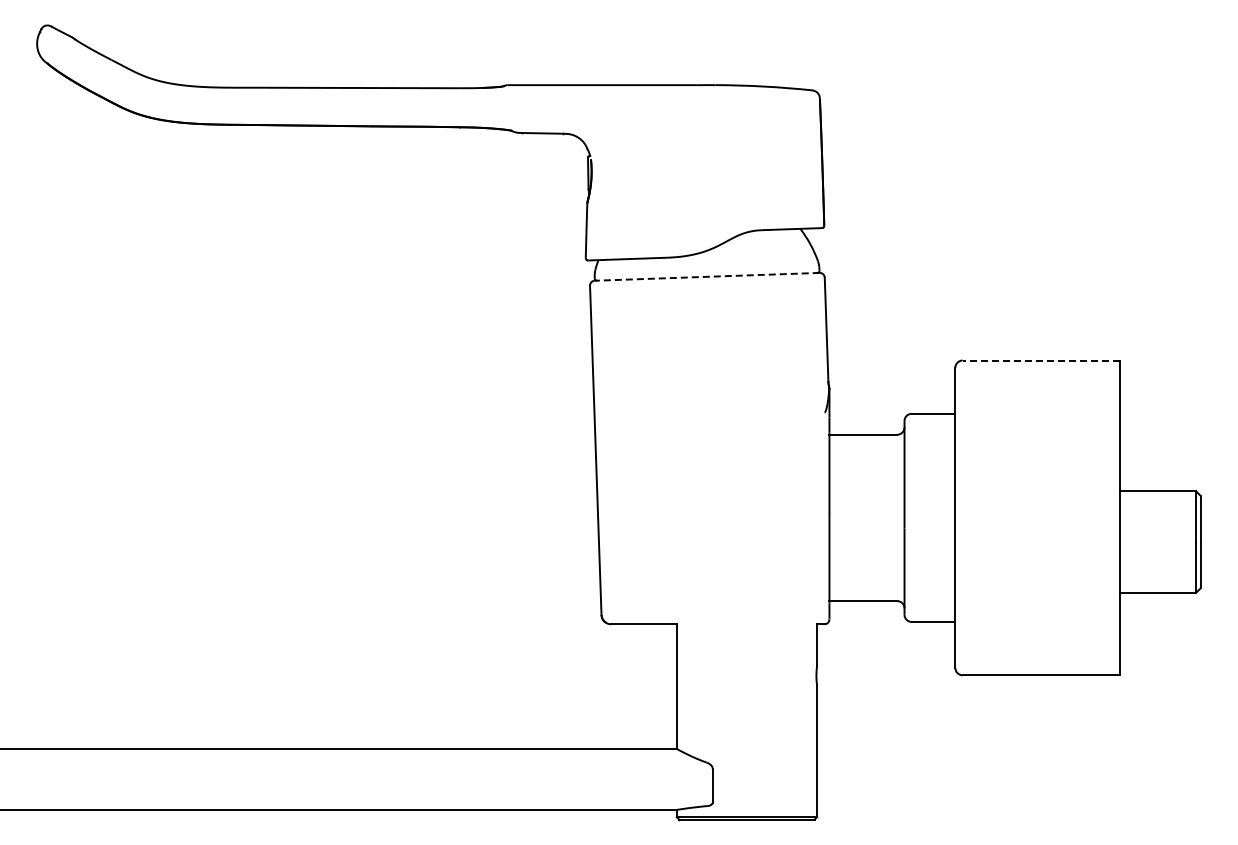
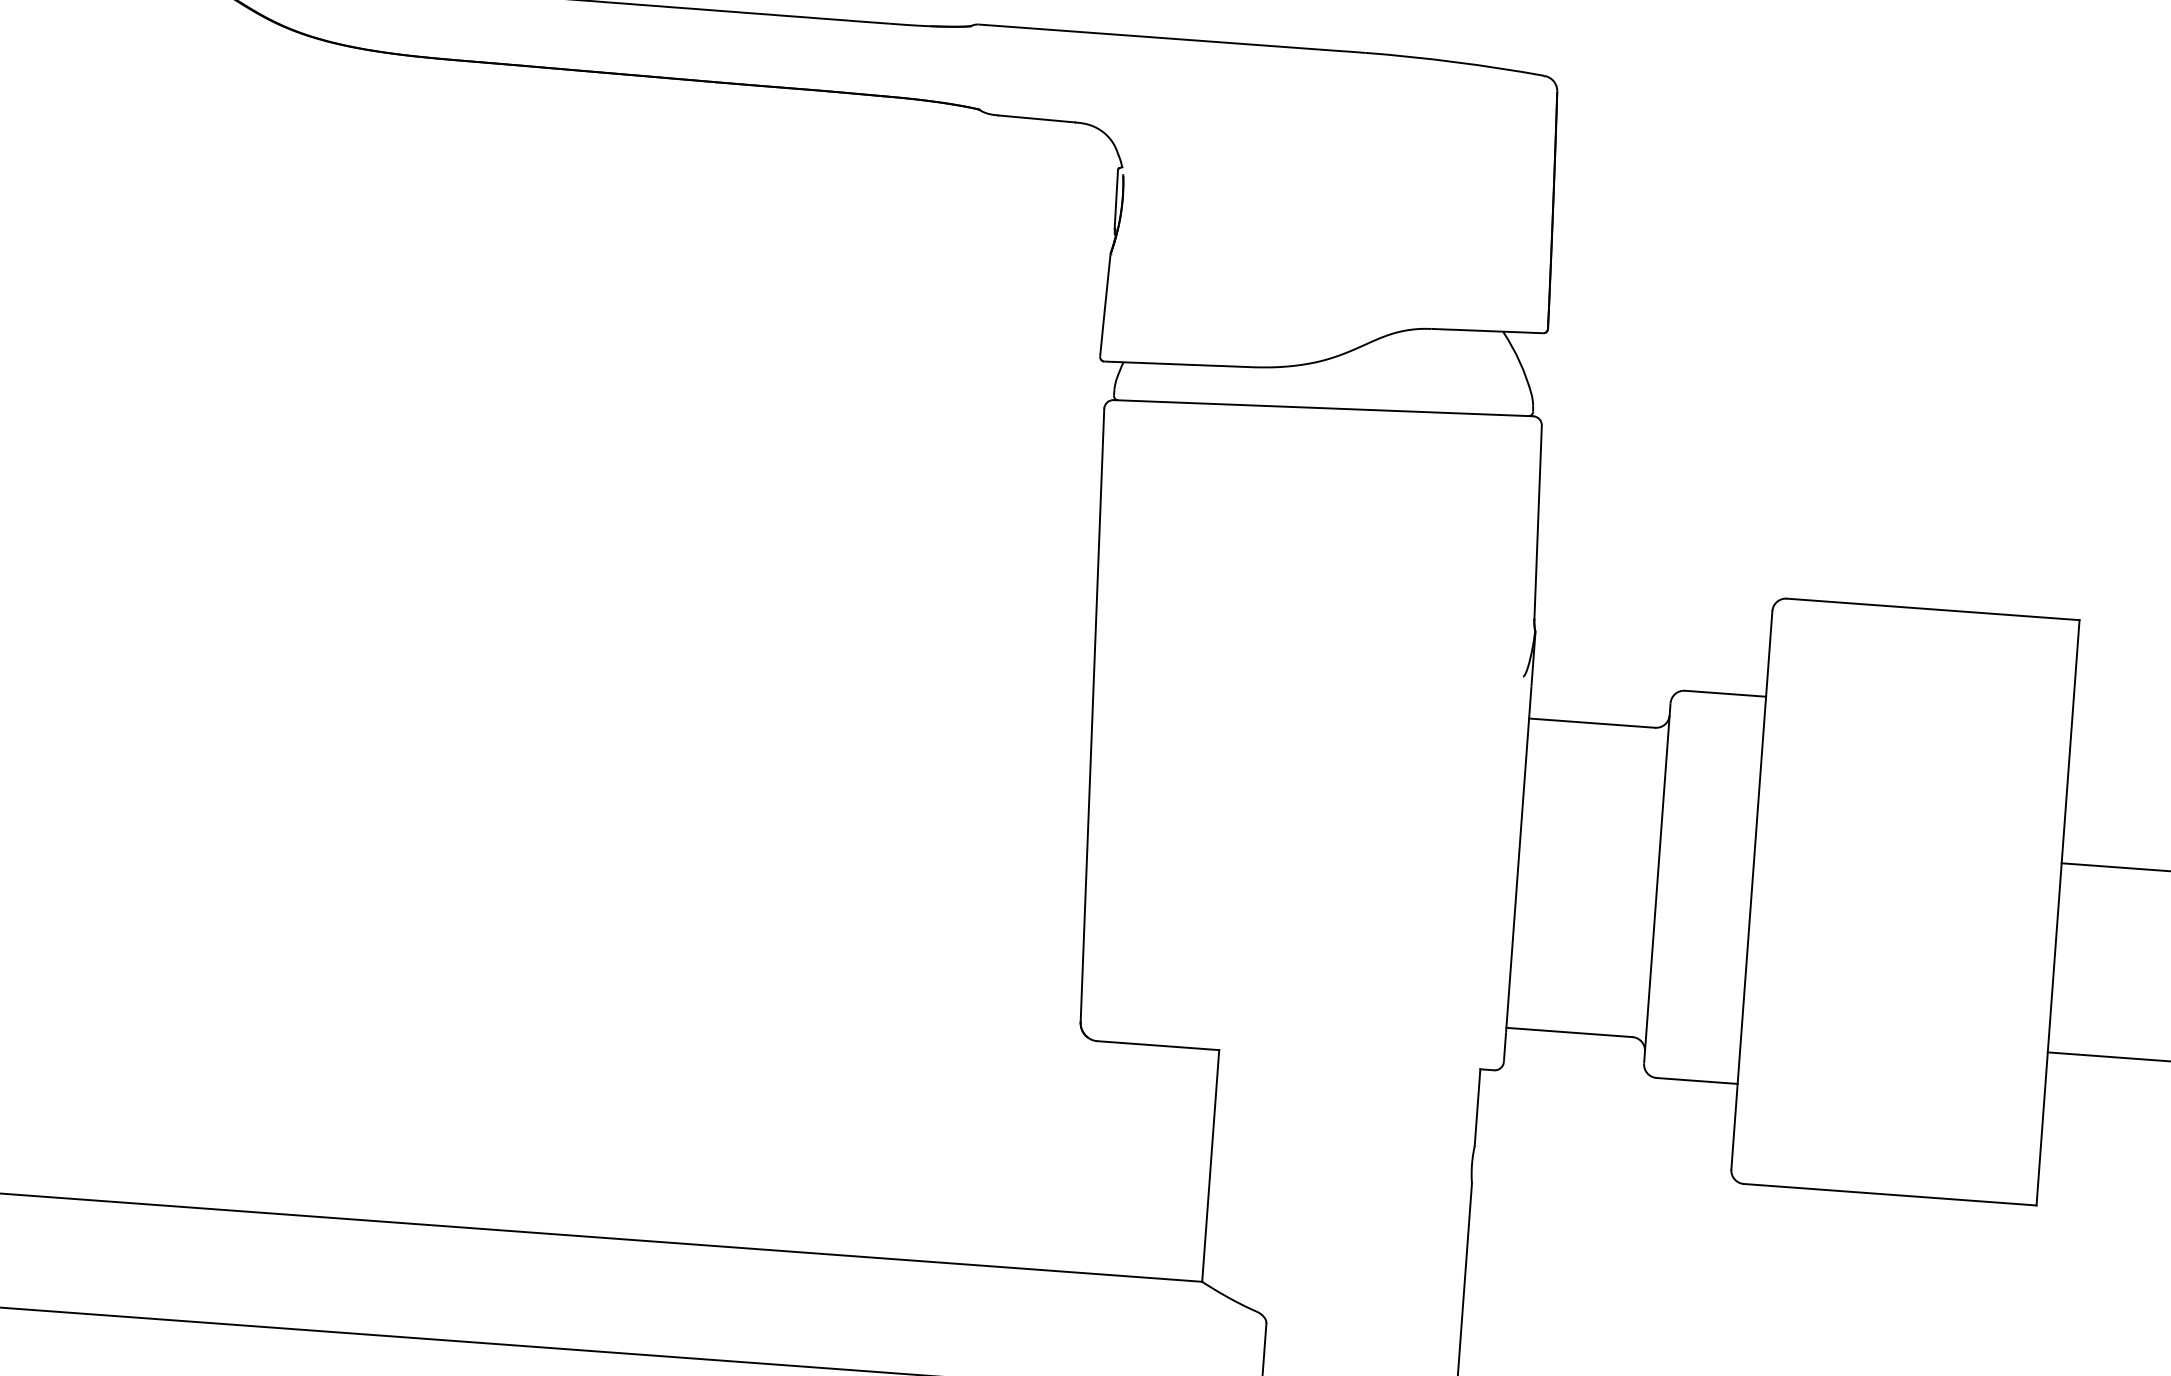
line: (707, 276) -> (1323, 407), dashed -> solid
line: (1041, 360) -> (1933, 609), dashed -> solid

